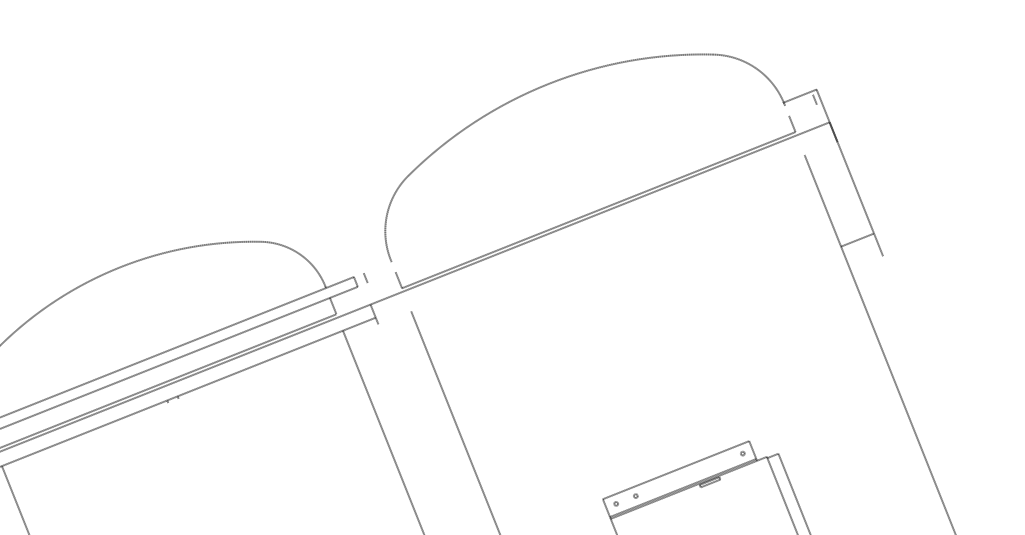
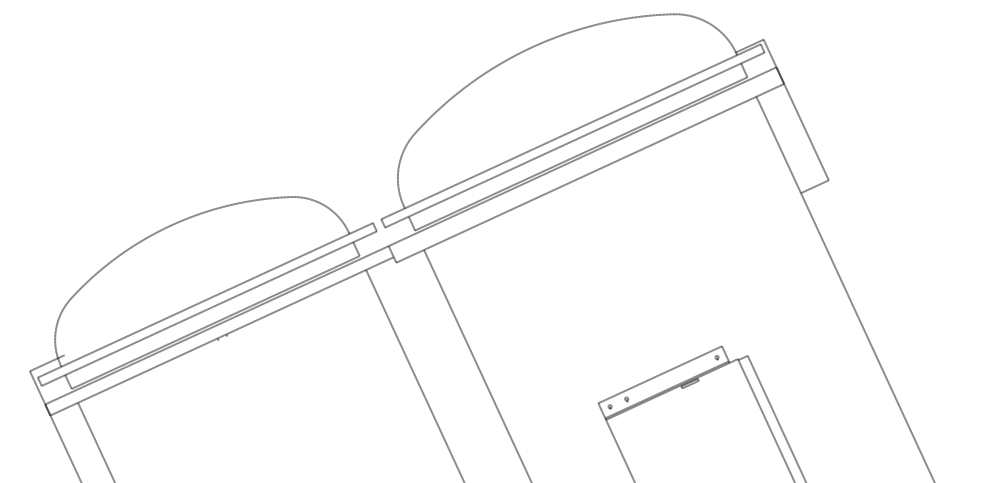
line: (587, 183) -> (570, 131), added
line: (591, 193) -> (574, 139), added
line: (608, 232) -> (590, 172), added
line: (856, 239) -> (814, 186), moved

